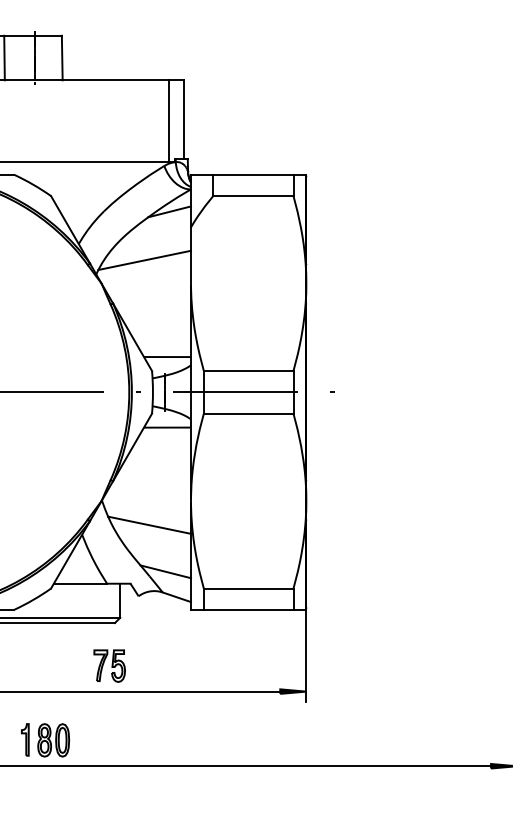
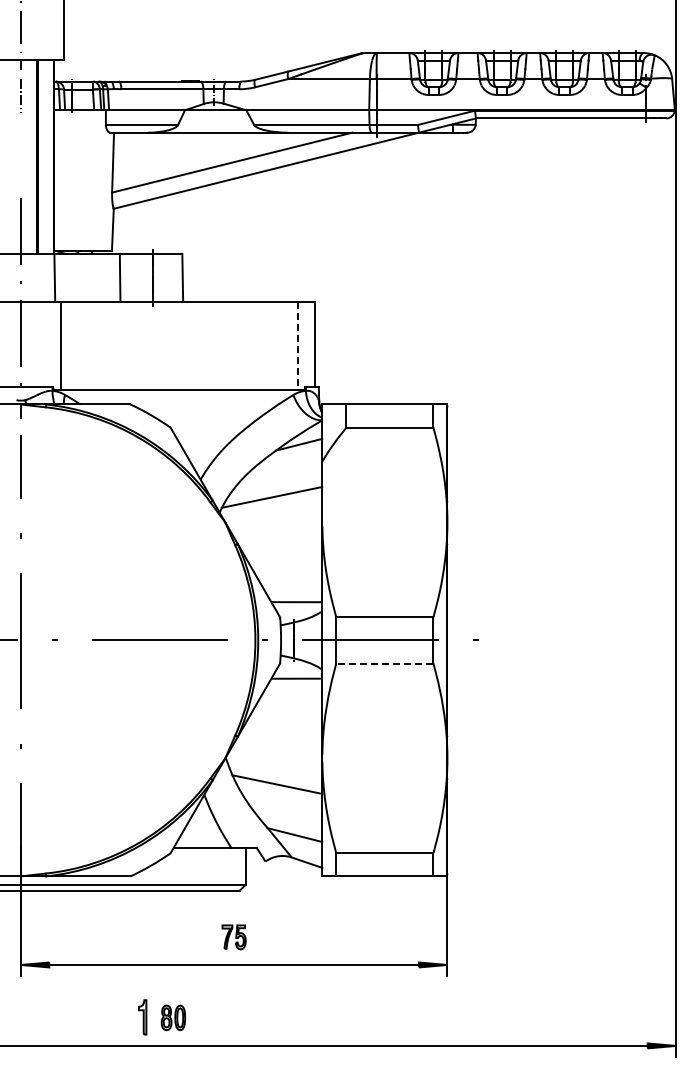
line: (169, 121) -> (298, 346), solid -> dashed
line: (248, 413) -> (384, 663), solid -> dashed
part: (109, 666) -> (233, 937), size x0.7
part: (53, 740) -> (173, 1017), size x0.7

